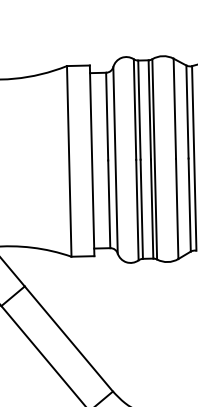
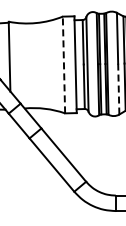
line: (68, 160) -> (63, 64), solid -> dashed
line: (176, 207) -> (118, 88), solid -> dashed

